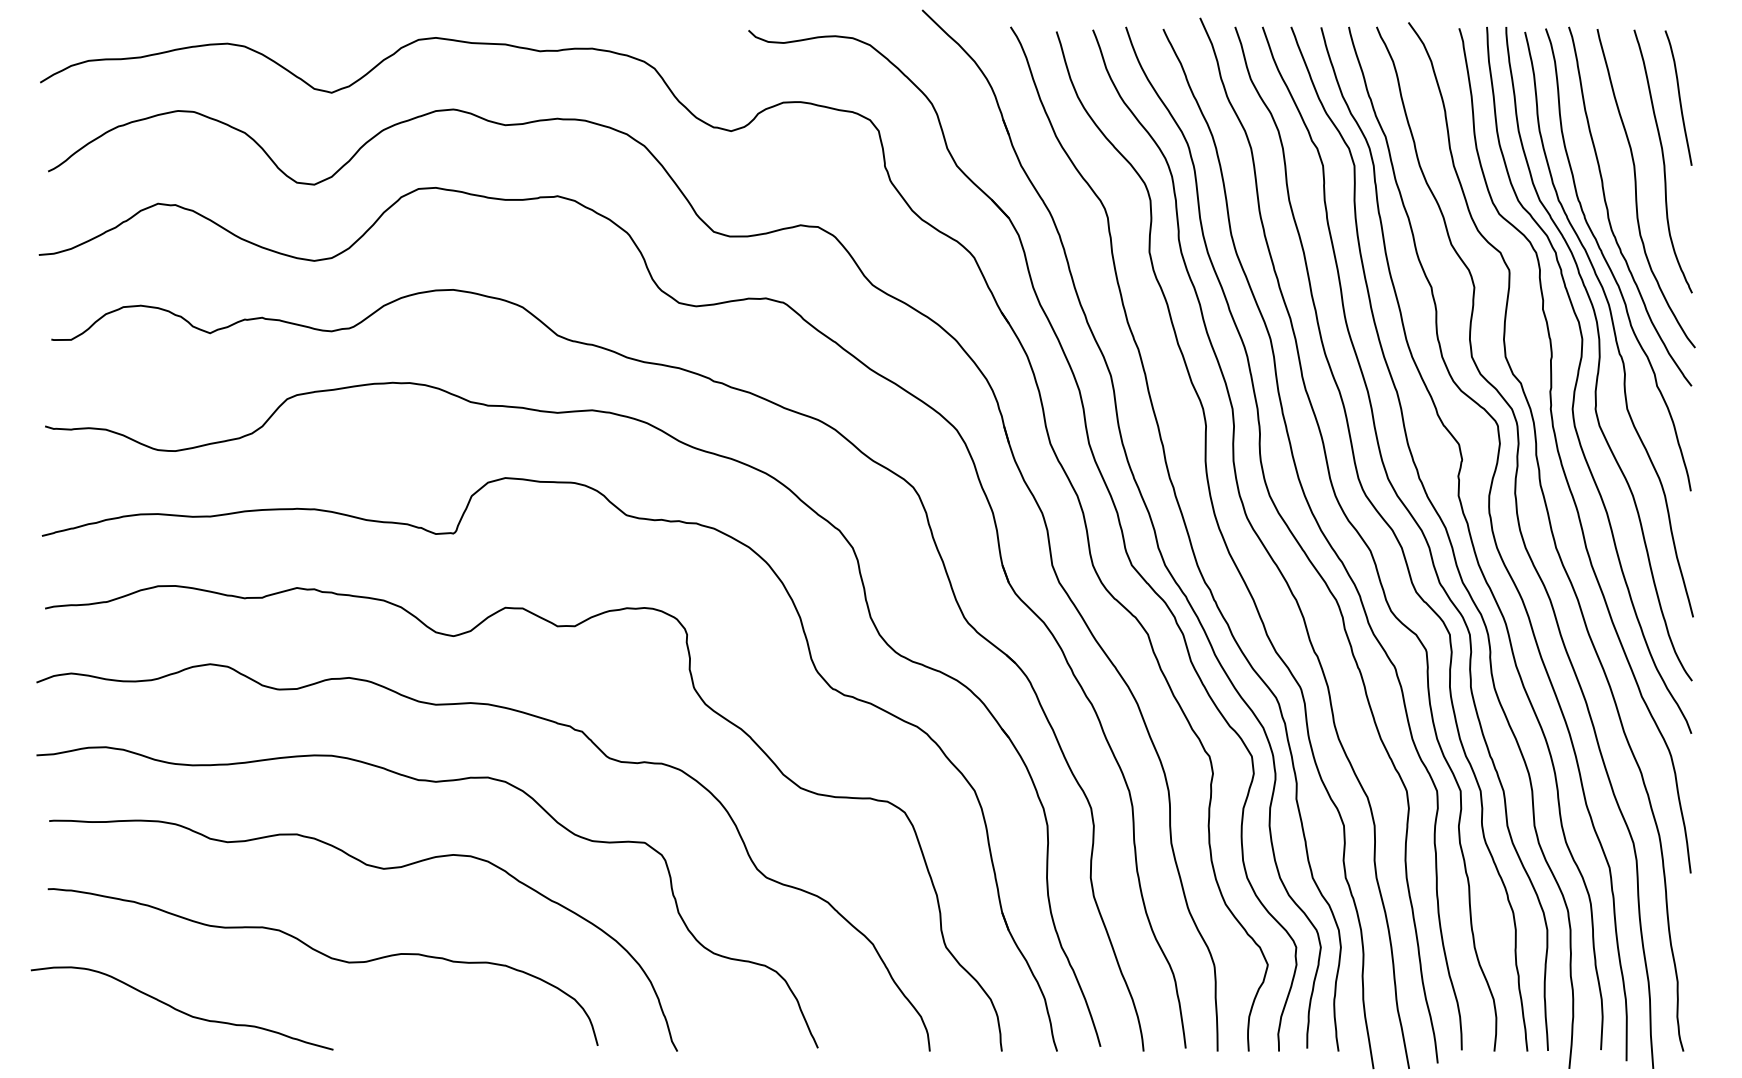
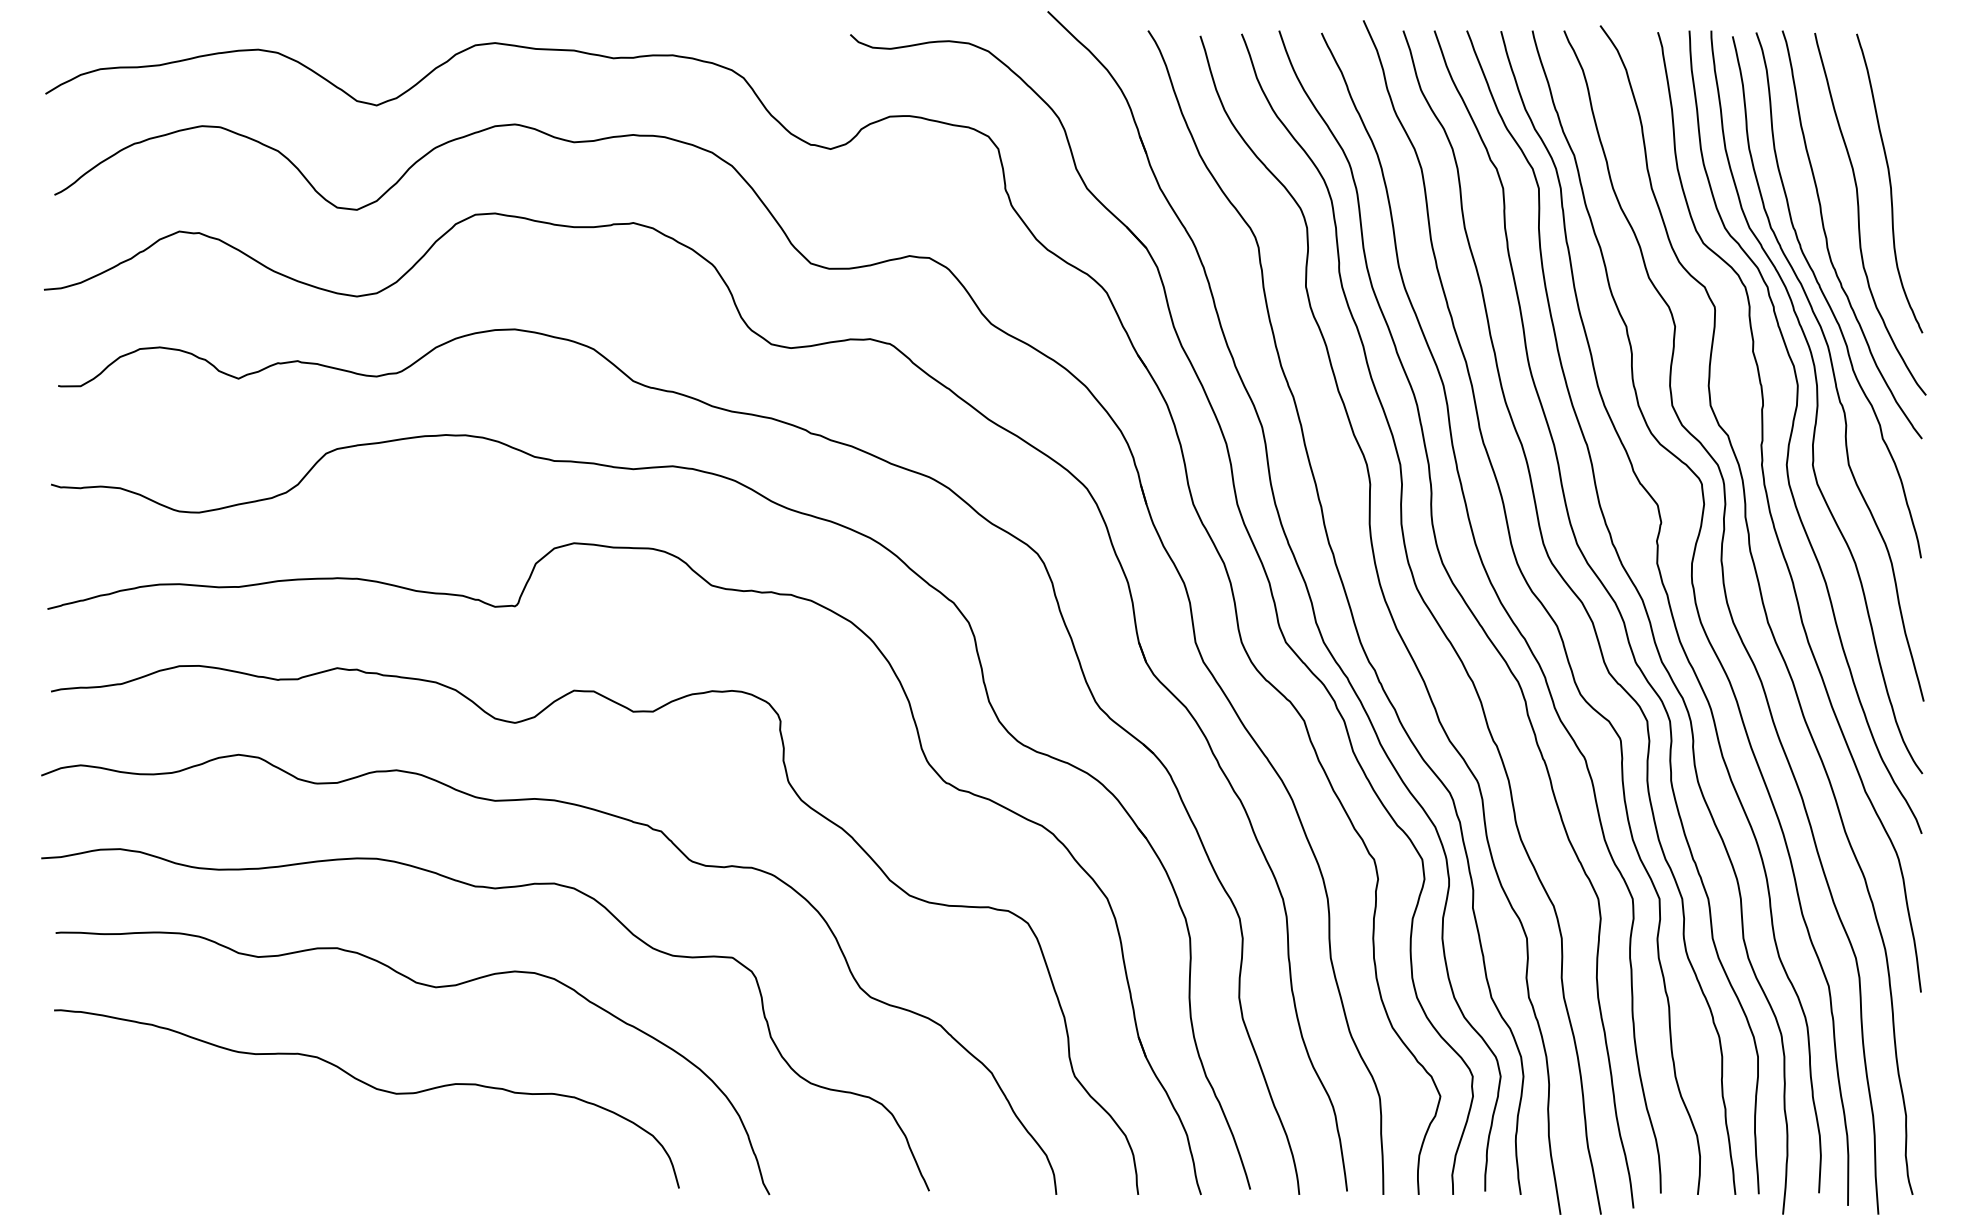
curve: (1678, 97) -> (1907, 110), removed
curve: (181, 1010) -> (206, 1148), removed

